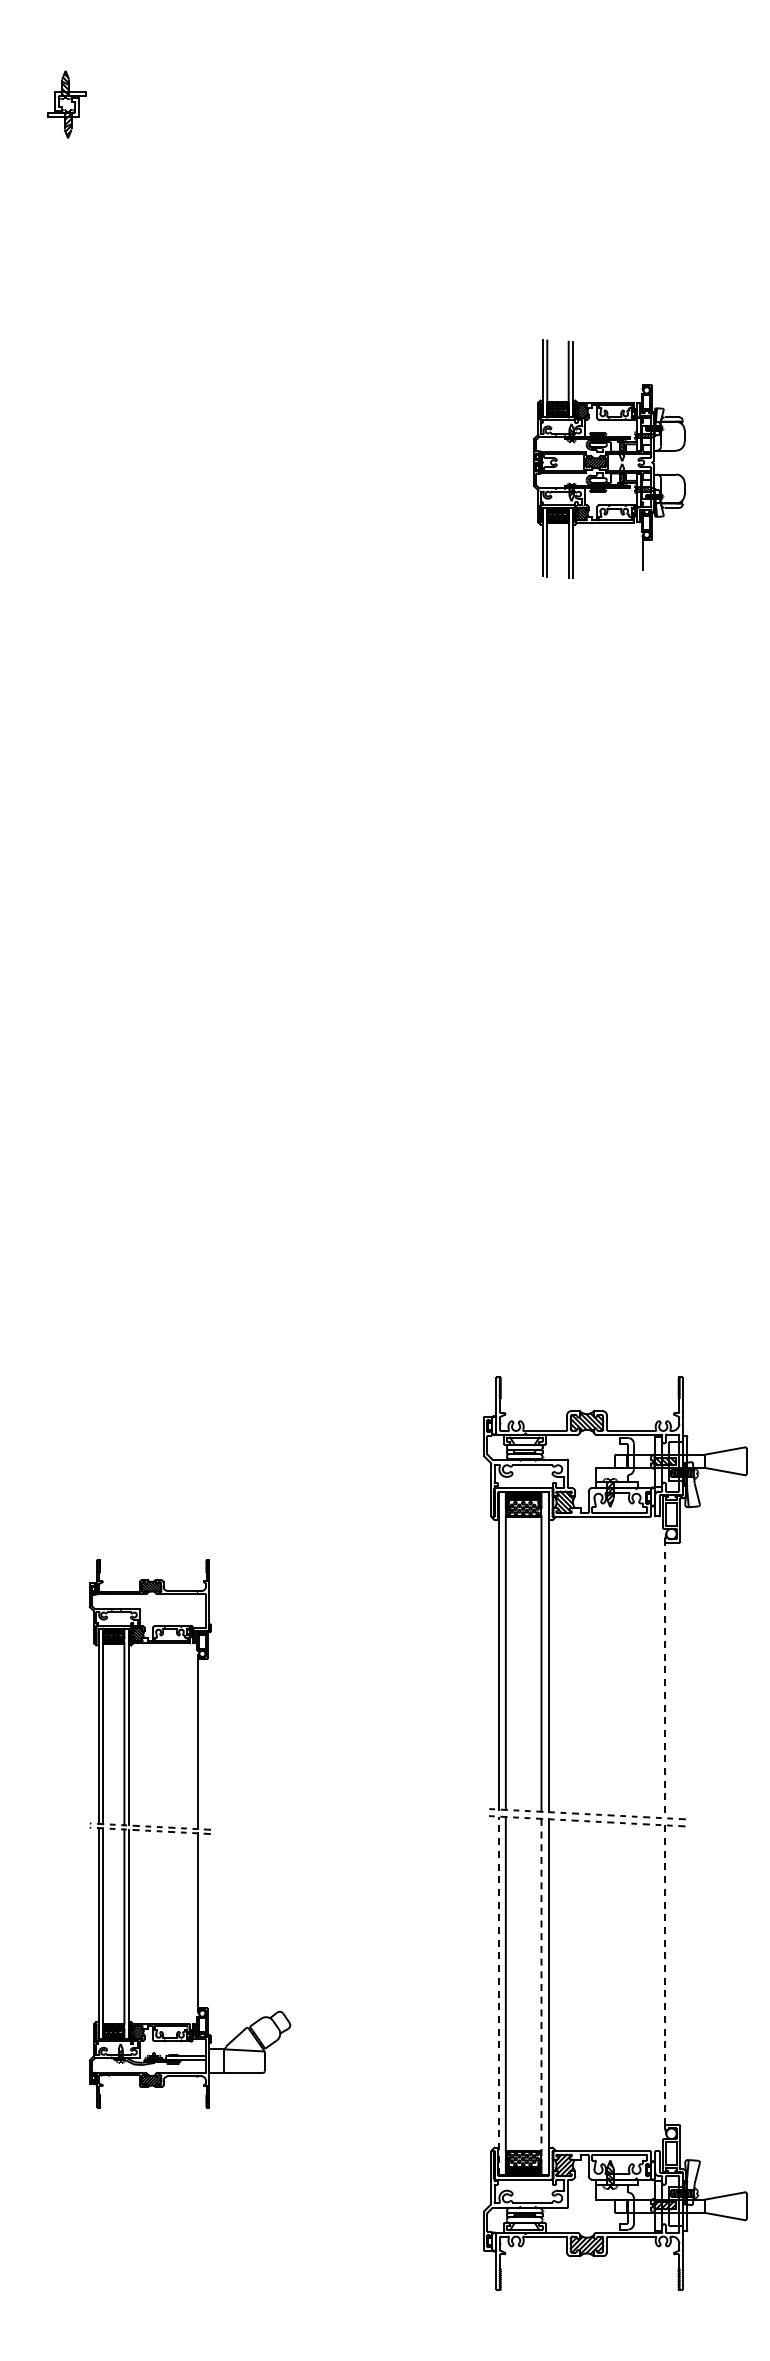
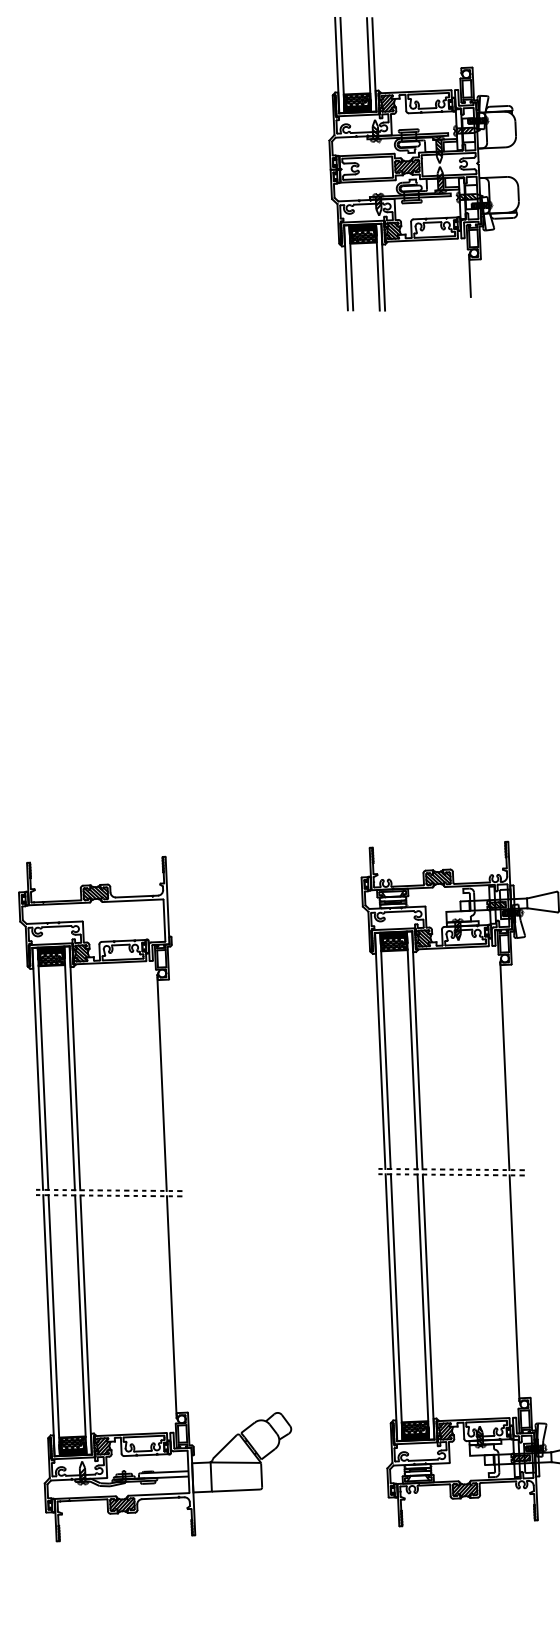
part: (609, 458) -> (423, 160), size x1.67
line: (665, 1679) -> (505, 1066), dashed -> solid
part: (189, 1833) -> (156, 1196), size x1.67
line: (665, 1976) -> (514, 1287), dashed -> solid
line: (541, 1988) -> (423, 1300), dashed -> solid
line: (498, 1995) -> (391, 1307), dashed -> solid

